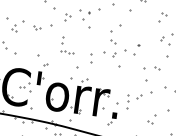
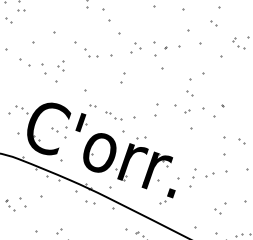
part: (36, 26) -> (91, 52), size x1.67
part: (13, 28) -> (60, 65), moved
part: (67, 51) -> (113, 115), moved

